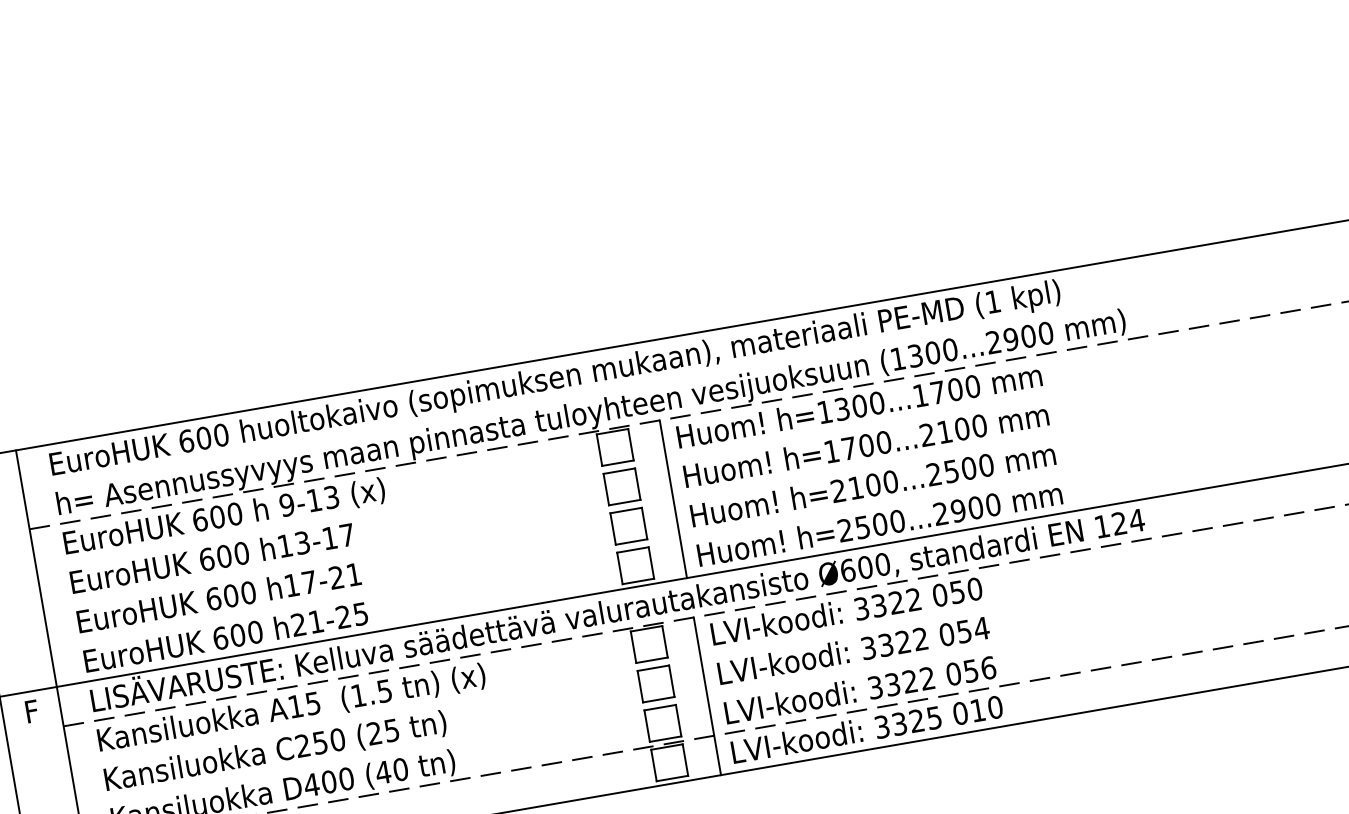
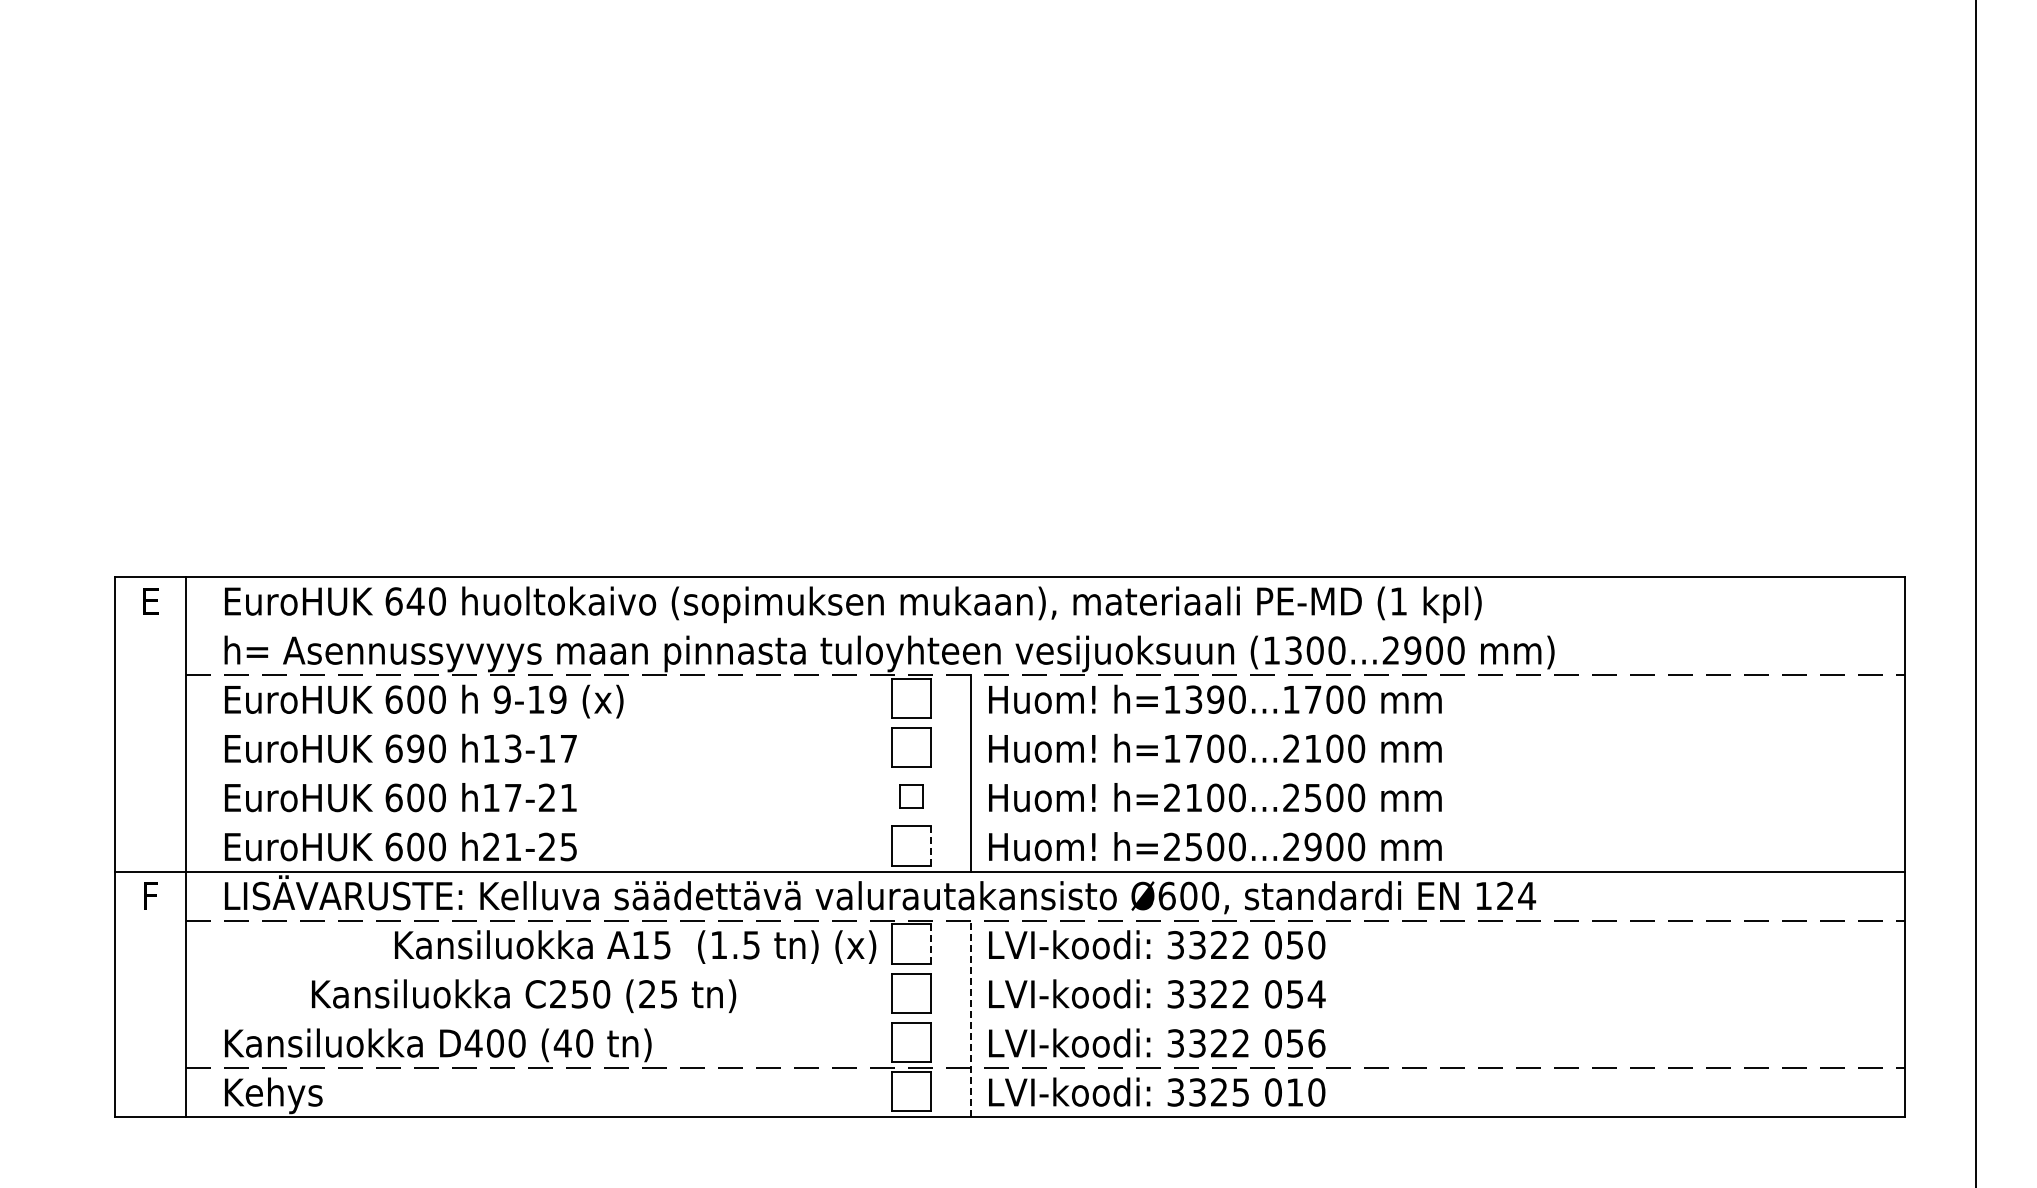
text: (859, 406) -> (1215, 699), h=1300...1700 -> h=1390...1700
text: (203, 438) -> (415, 601), 600 -> 640
text: (331, 497) -> (557, 699), 9-13 -> 9-19
part: (628, 526) -> (911, 796), size x0.6
text: (224, 556) -> (415, 748), 600 -> 690
line: (651, 562) -> (930, 845), solid -> dashed
line: (664, 642) -> (930, 944), solid -> dashed
line: (707, 696) -> (970, 1018), solid -> dashed
text: (291, 708) -> (635, 946), moved
text: (276, 752) -> (524, 996), moved

